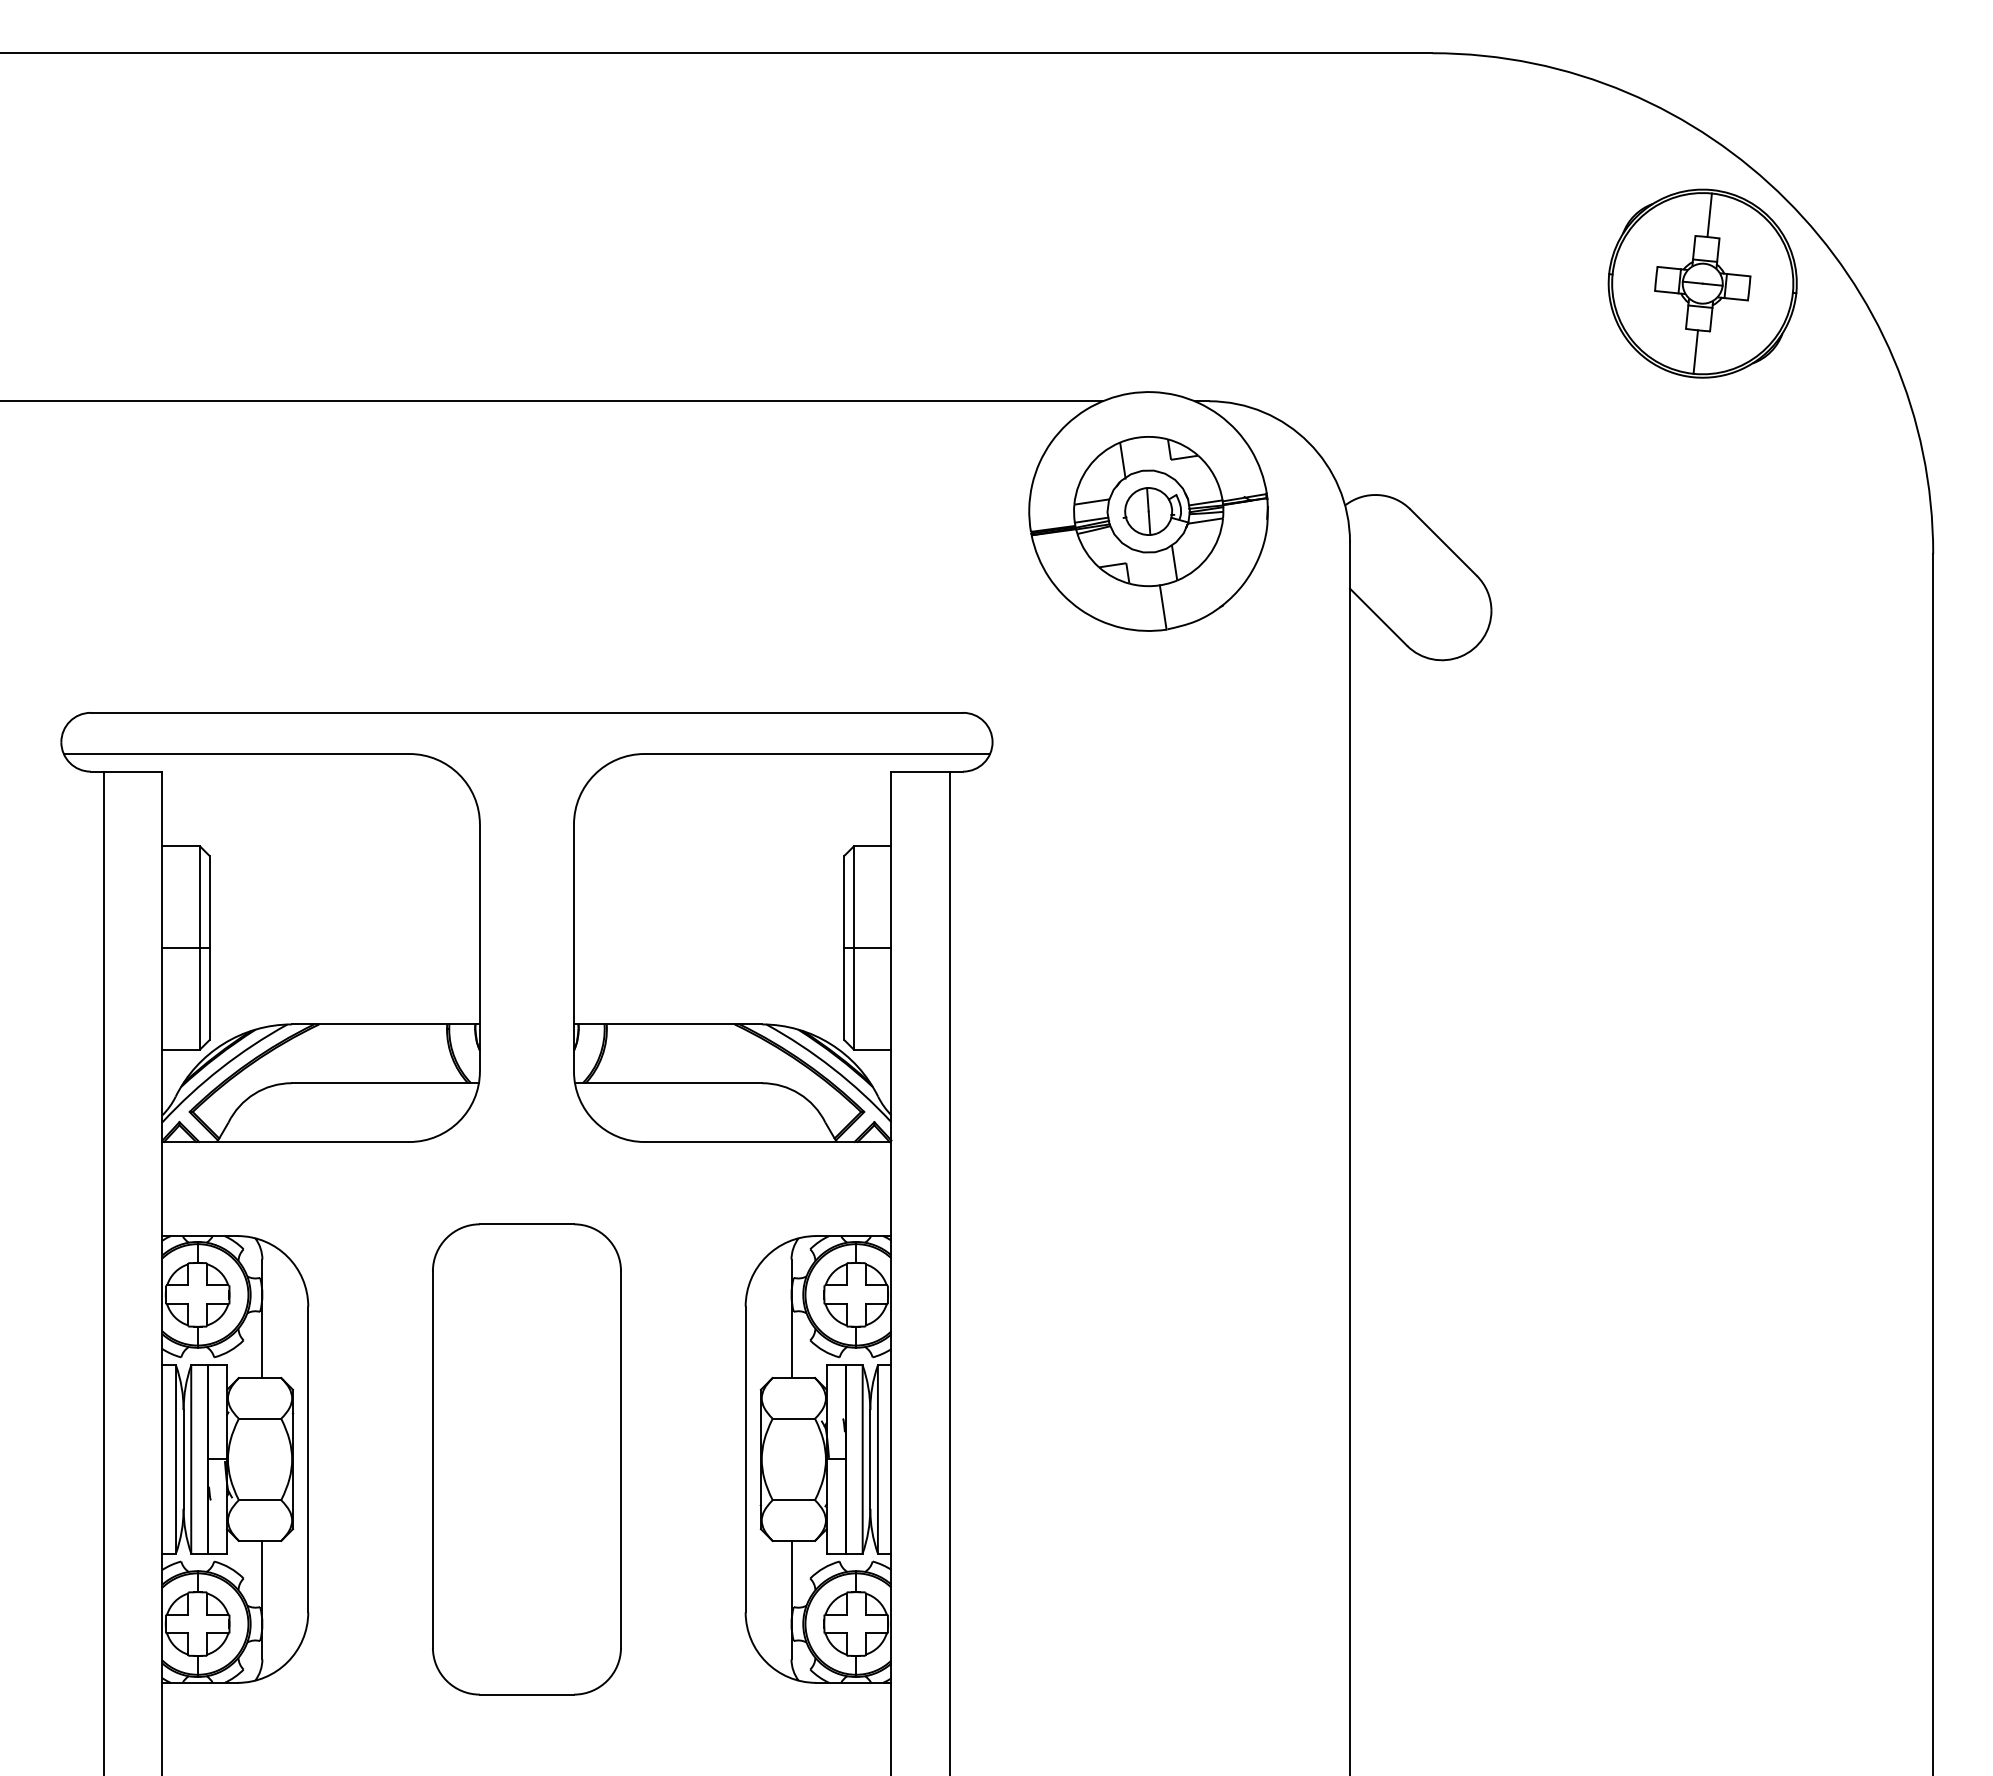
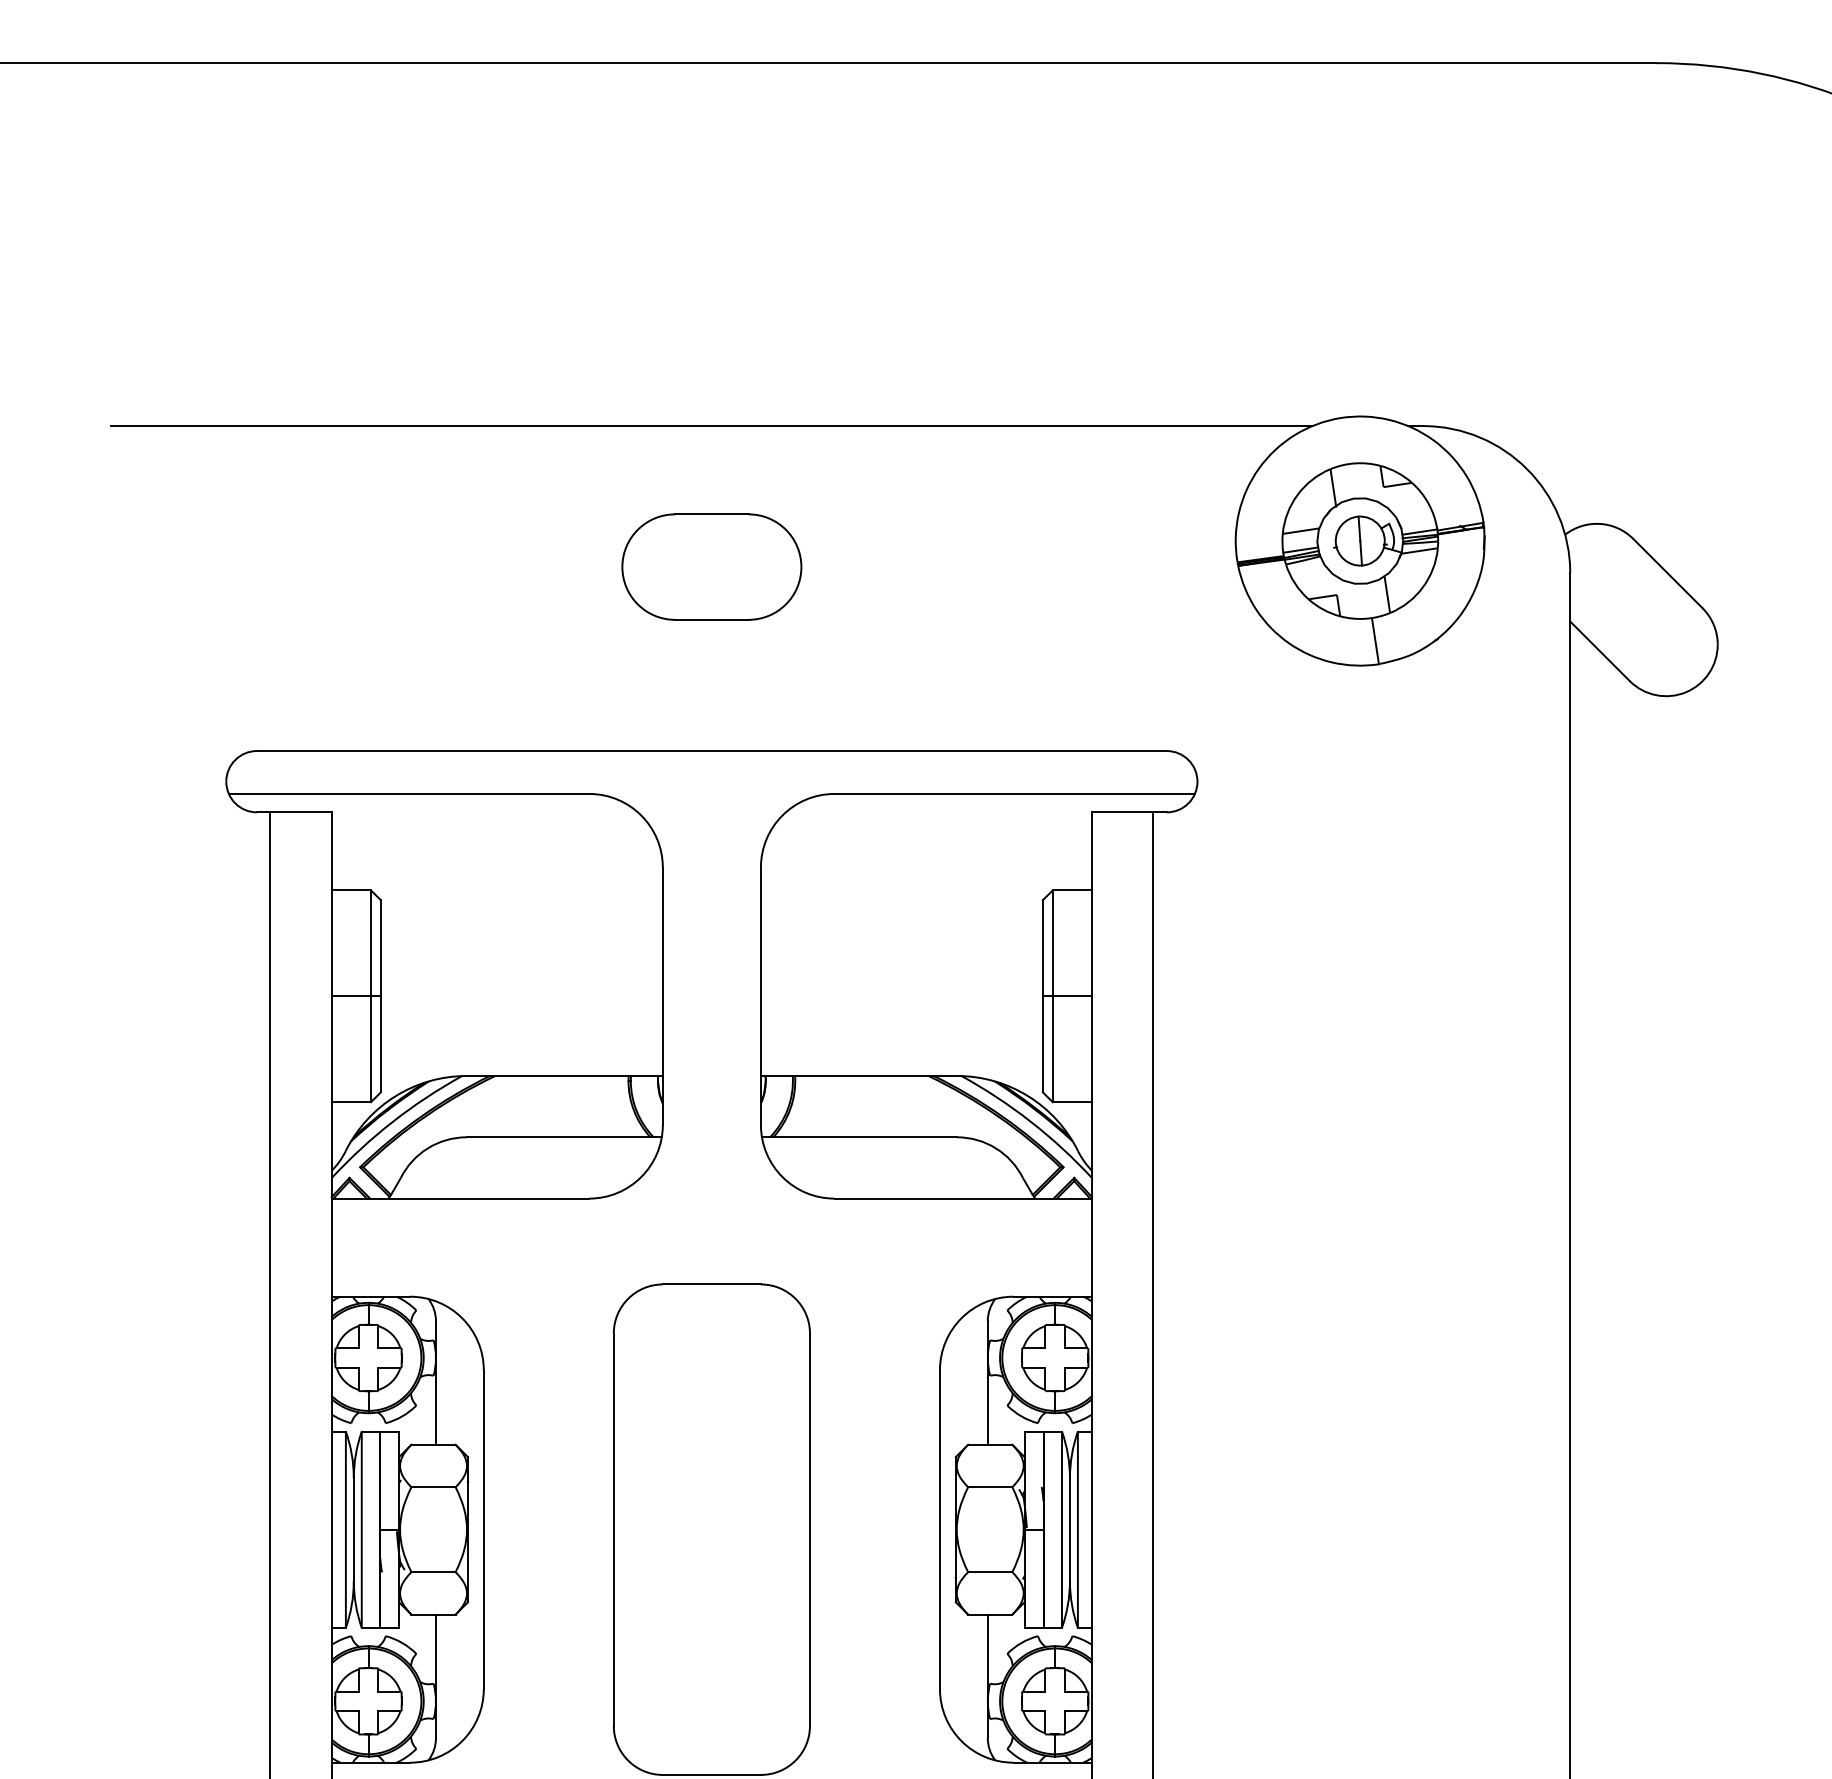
part: (526, 536) -> (711, 567), added

